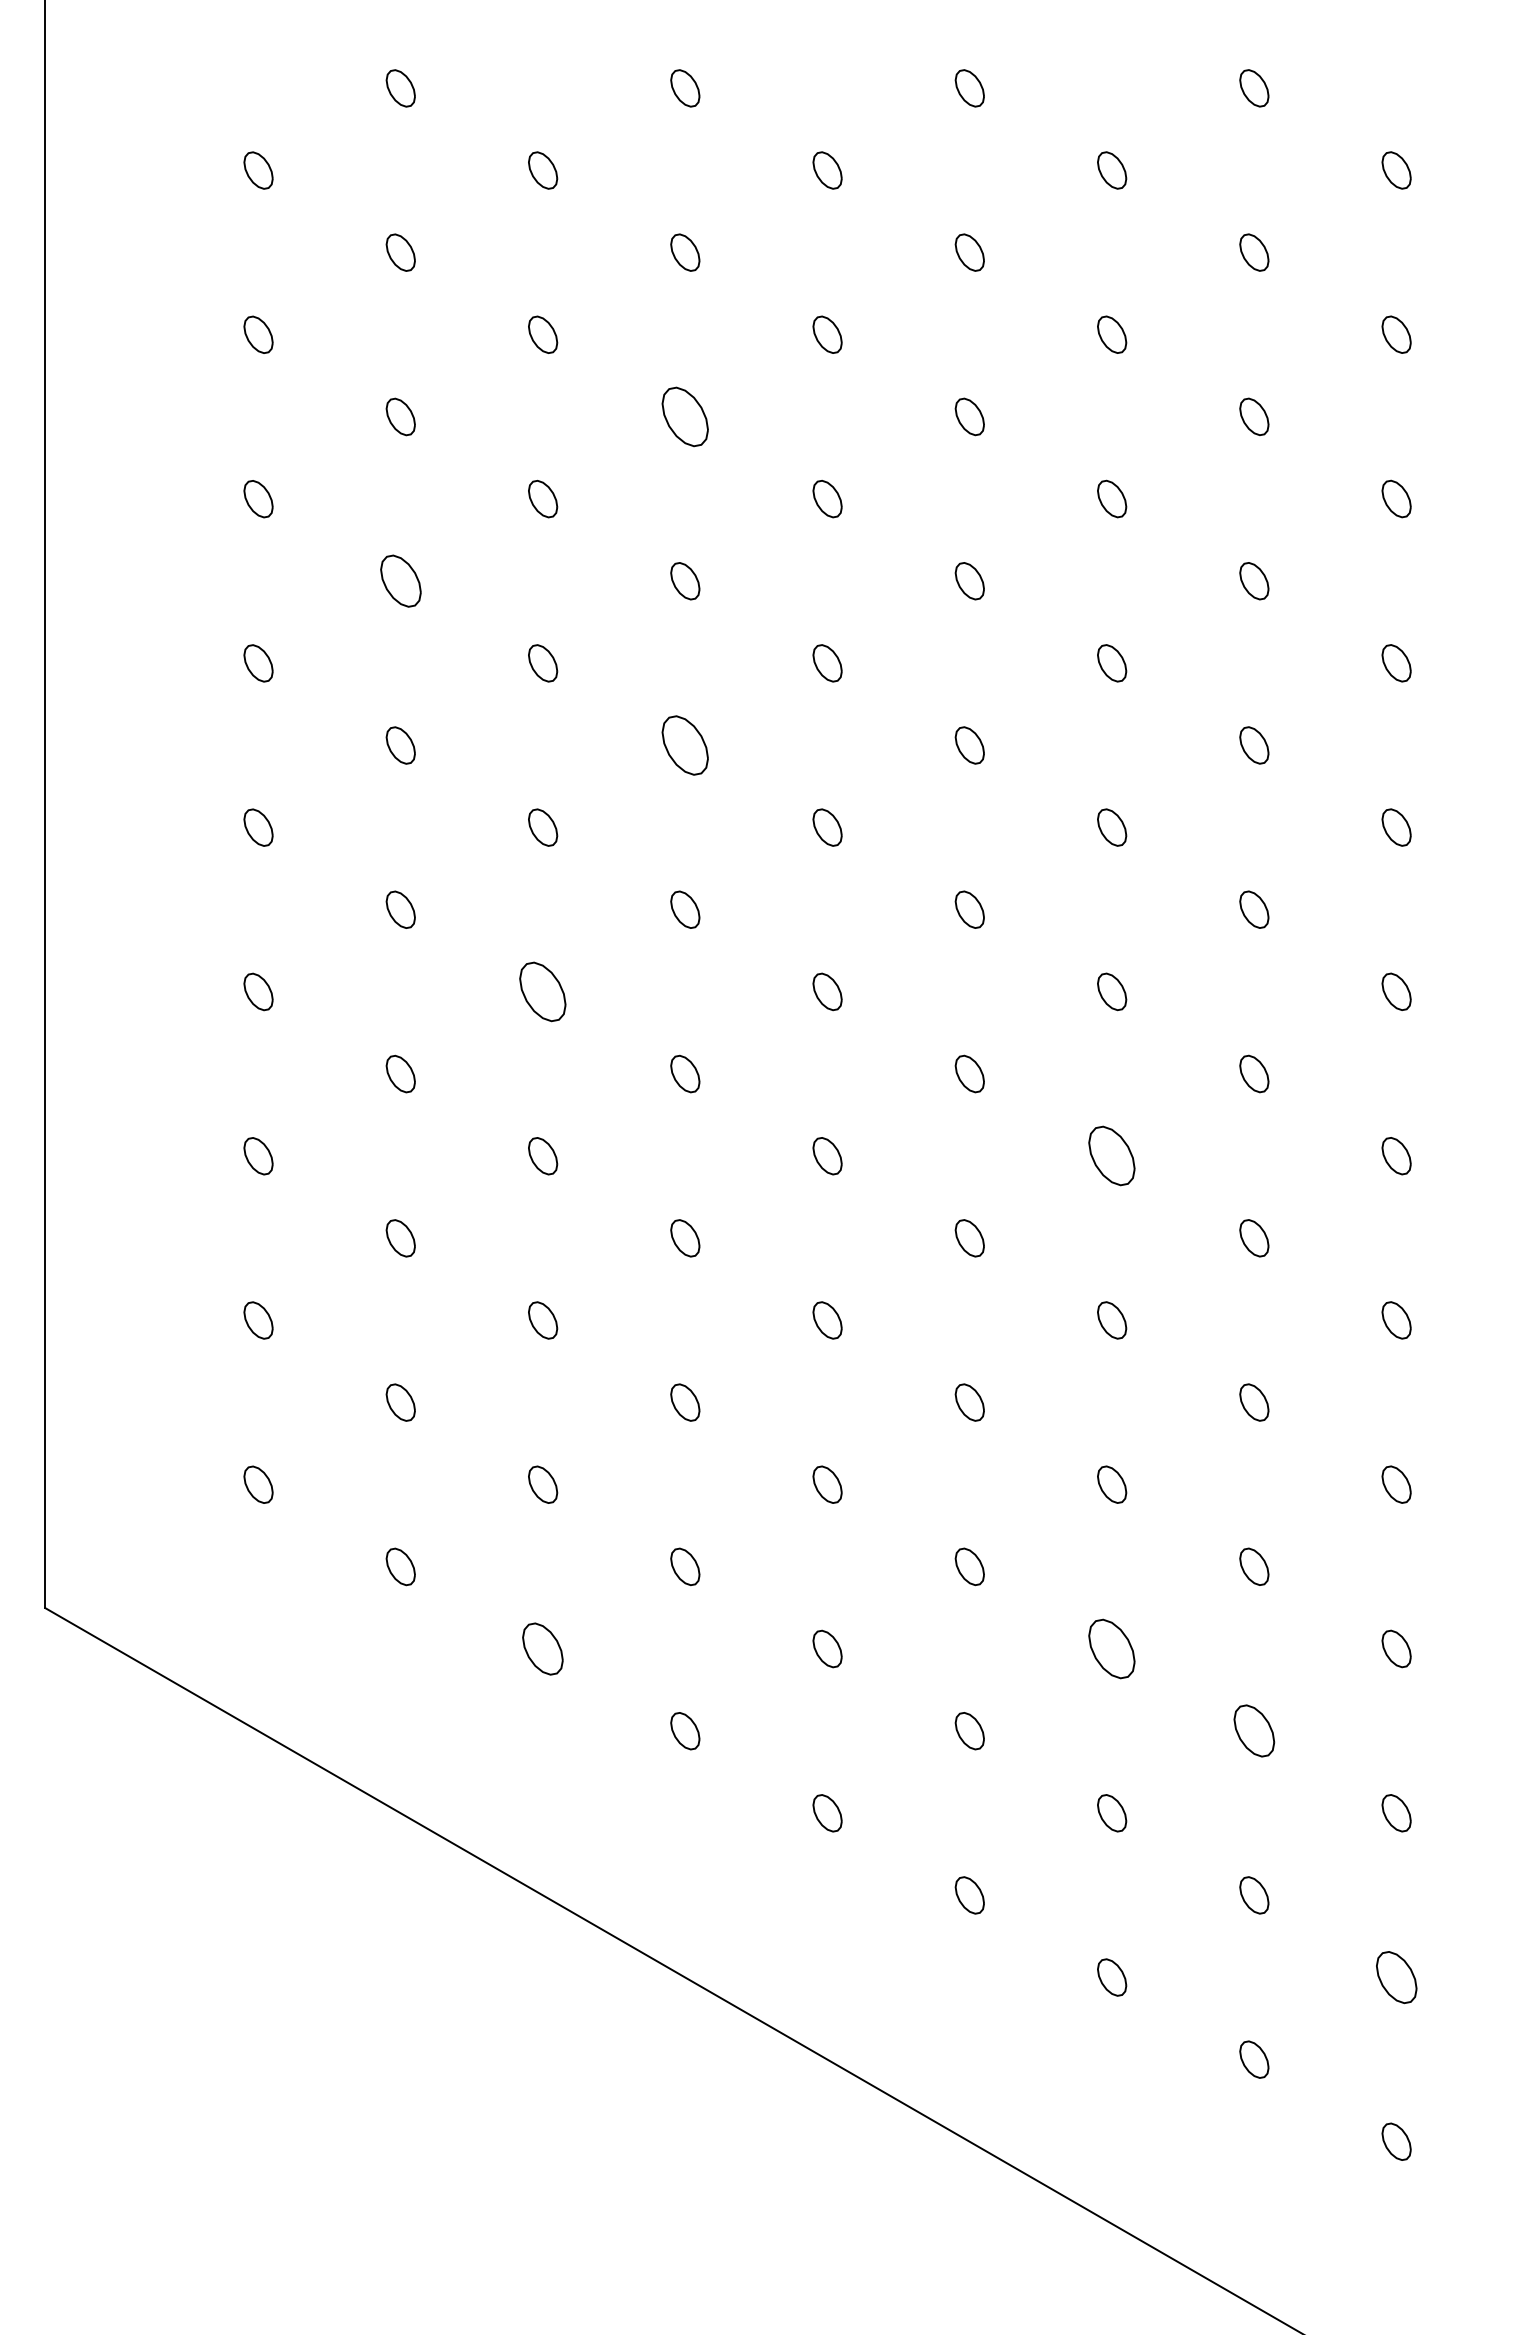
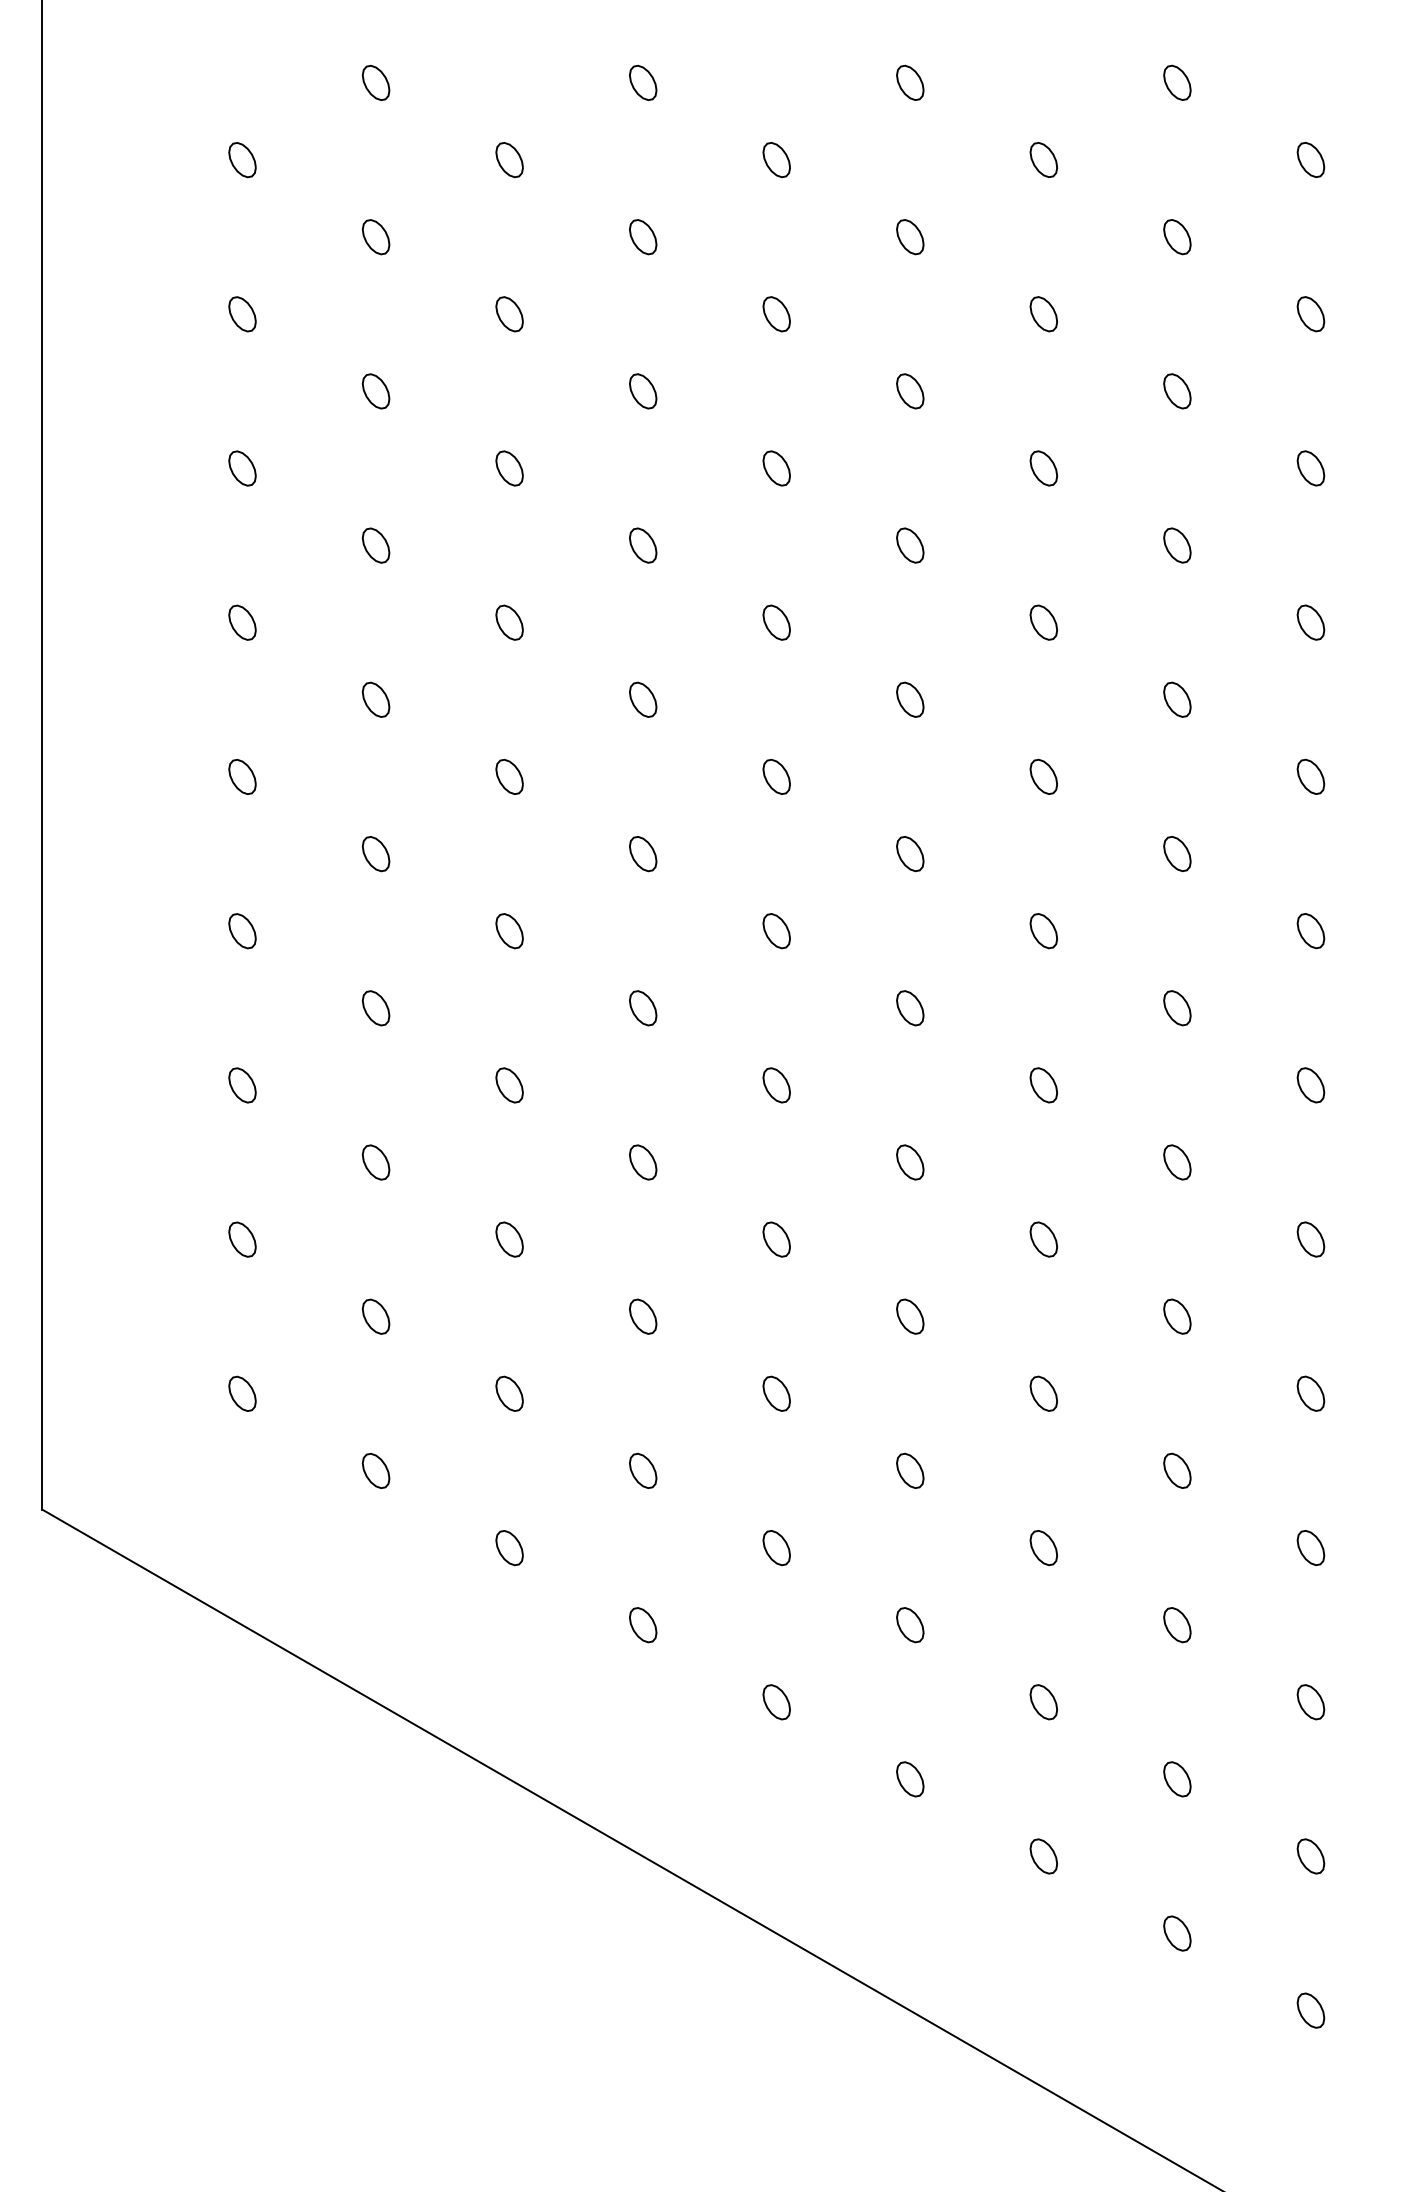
part: (685, 416) -> (643, 390), size x0.62
part: (400, 581) -> (375, 545), size x0.71
part: (685, 745) -> (643, 699), size x0.62
part: (543, 991) -> (510, 930), size x0.62
part: (1112, 1156) -> (1044, 1085), size x0.62
part: (543, 1648) -> (510, 1547), size x0.71
part: (1112, 1648) -> (1044, 1547), size x0.62
part: (1254, 1731) -> (1177, 1625), size x0.71
part: (1396, 1977) -> (1310, 1856), size x0.71

